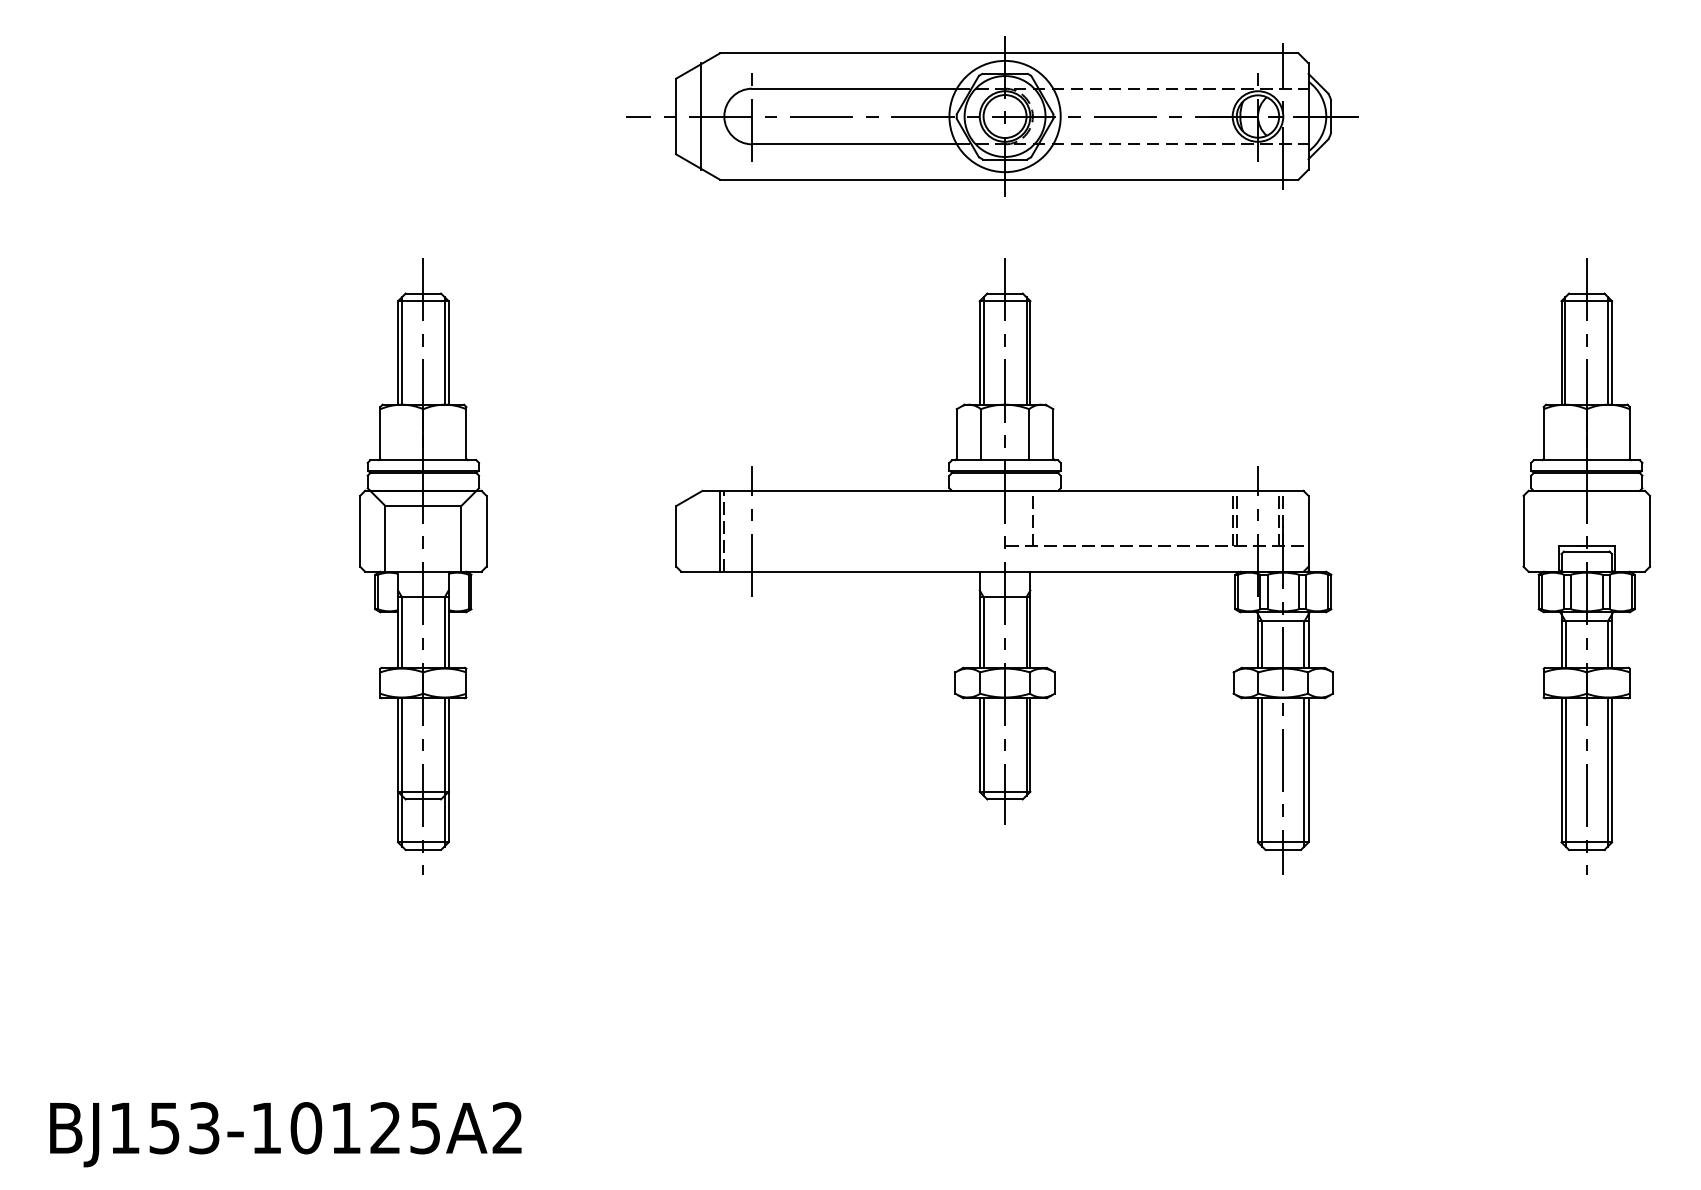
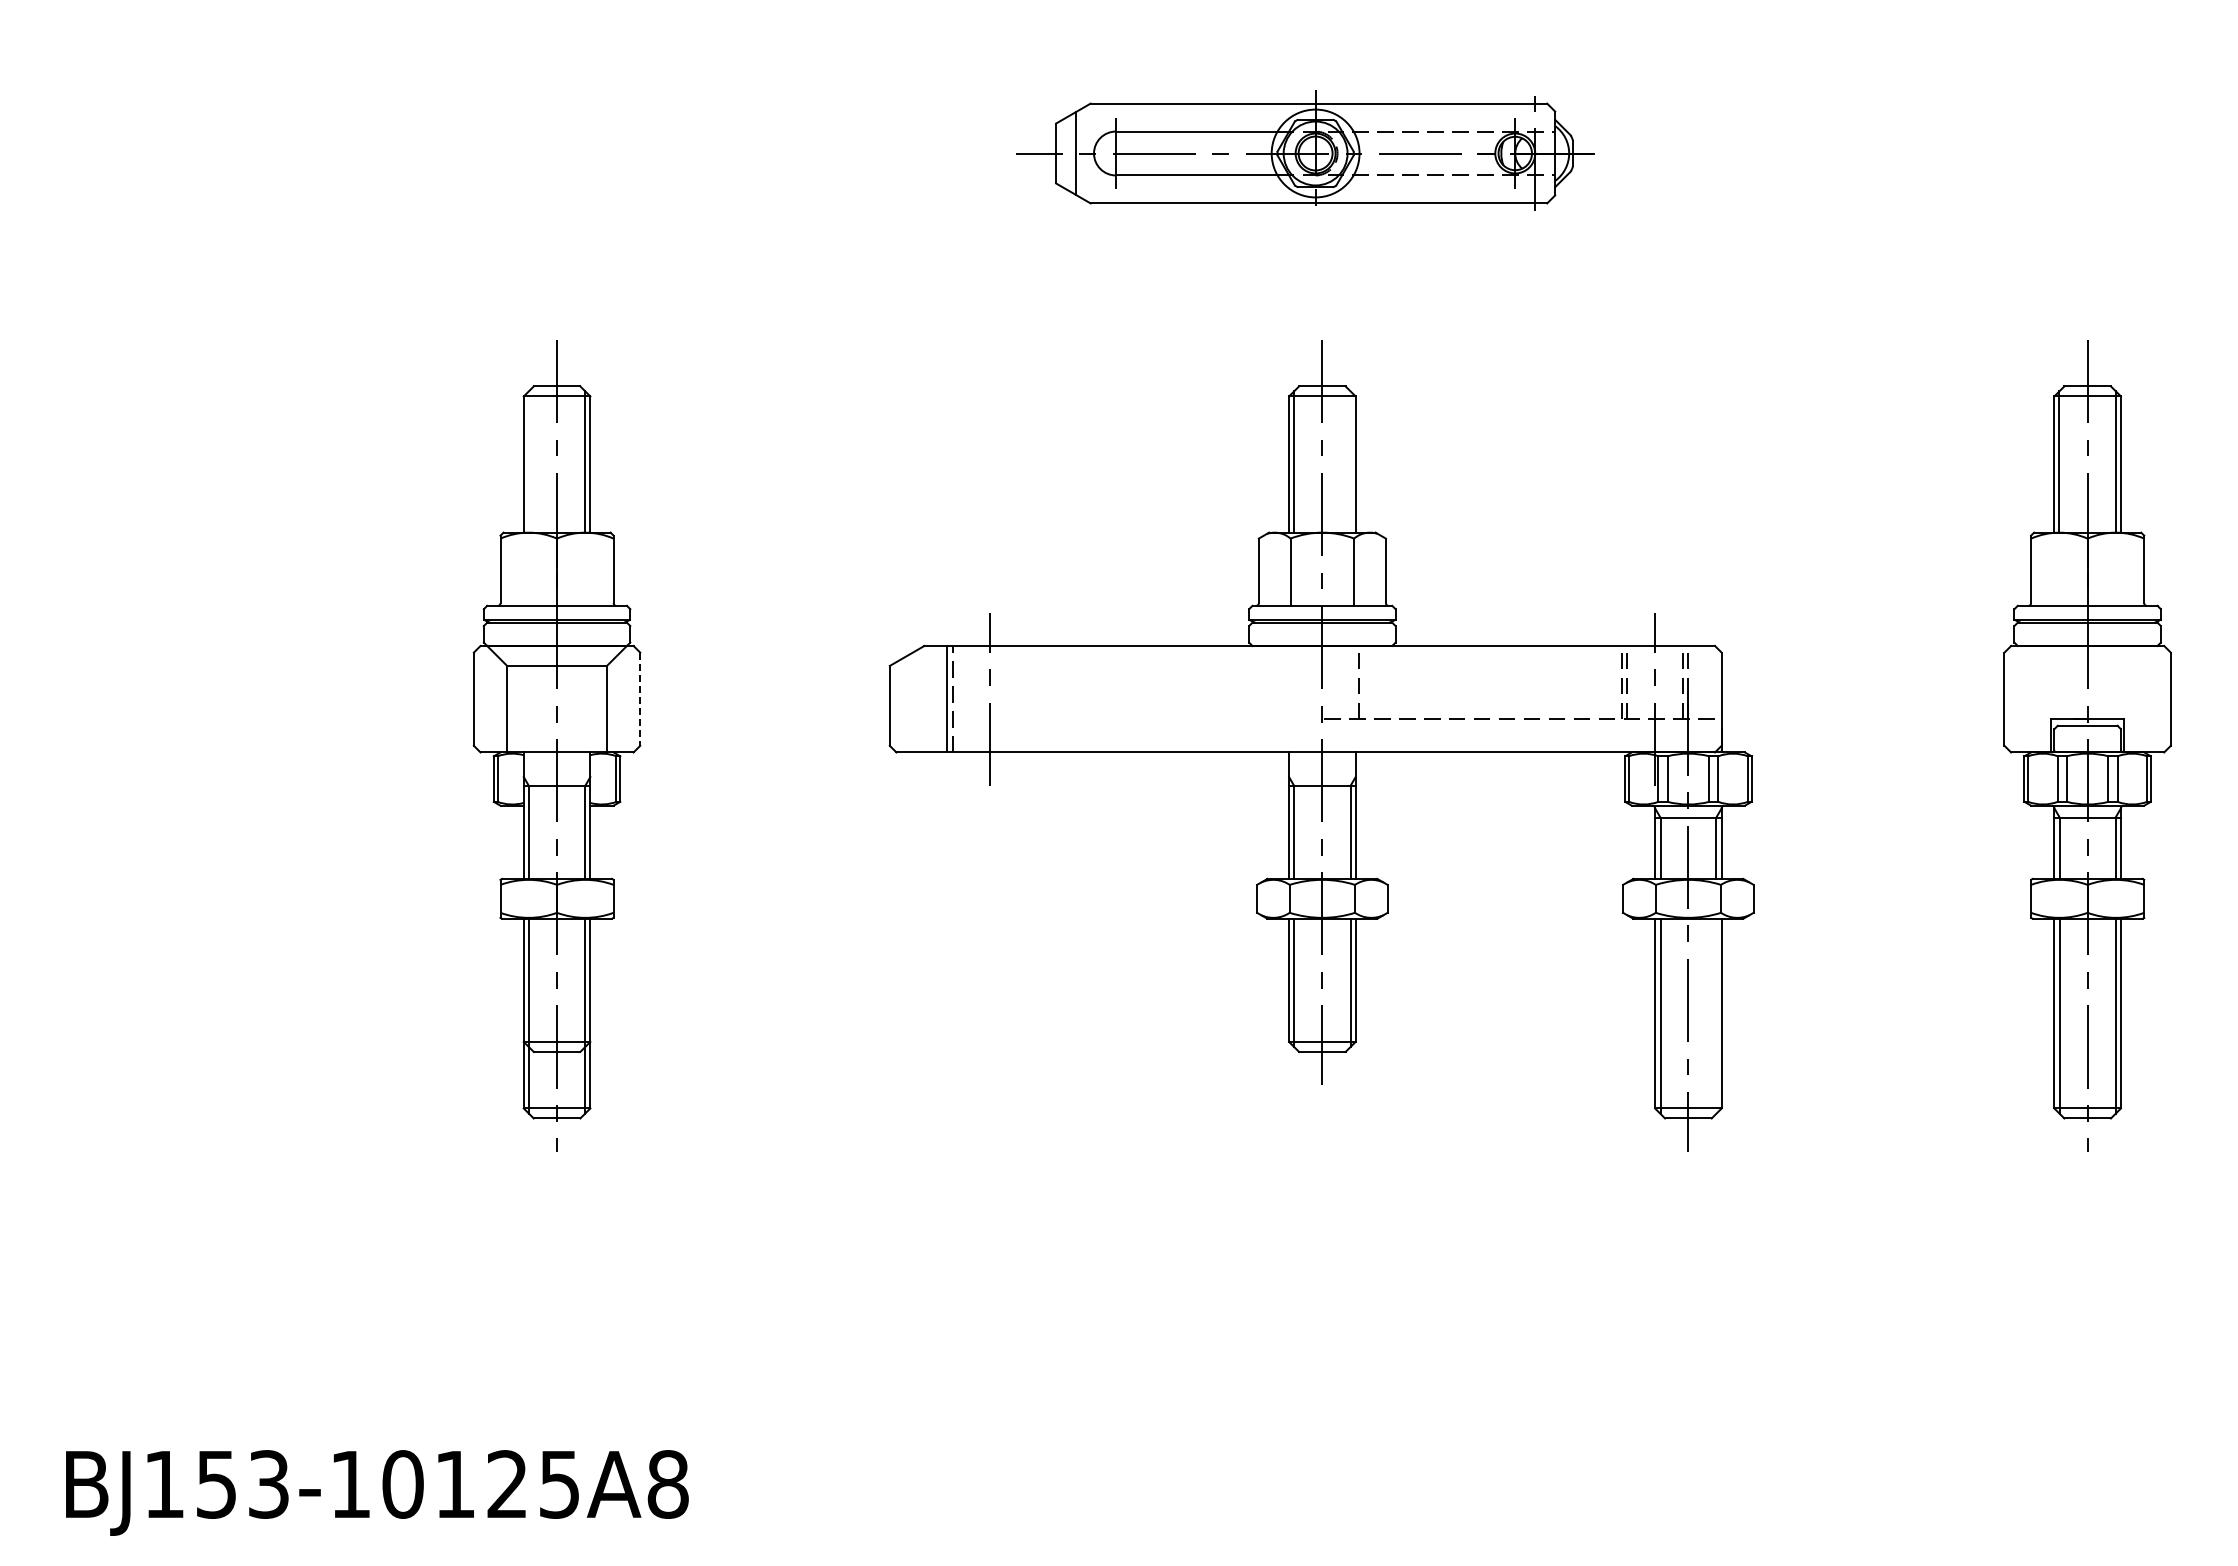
part: (992, 116) -> (1305, 153), size x0.6
line: (401, 350) -> (528, 461), removed
line: (1026, 350) -> (1350, 461), removed
line: (486, 531) -> (640, 699), solid -> dashed
line: (1304, 771) -> (1716, 1015), removed
text: (507, 1128) -> (667, 1484), BJ153-10125A2 -> BJ153-10125A8

